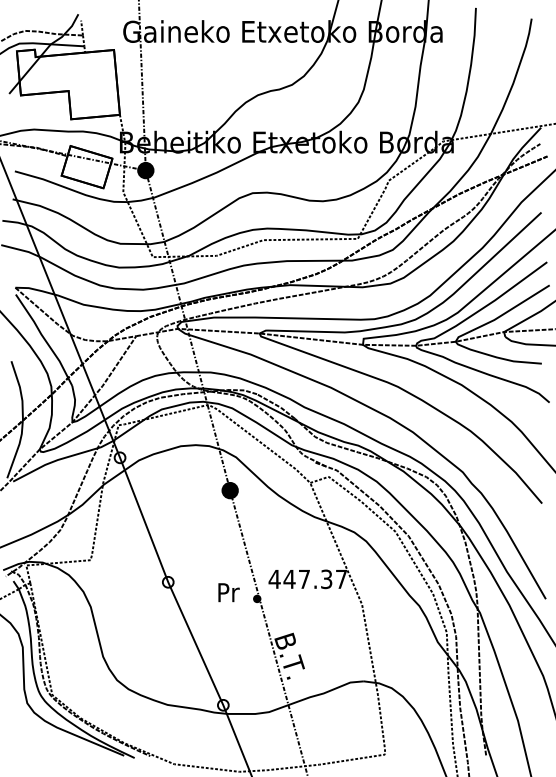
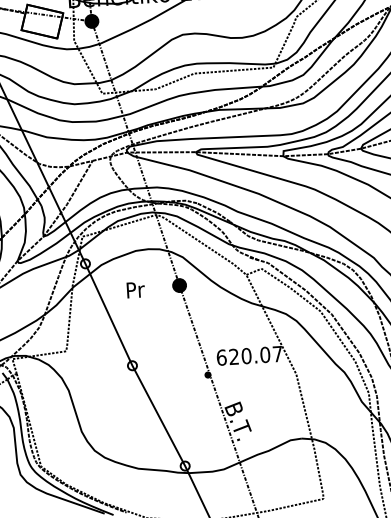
text: (300, 579) -> (243, 356), 447.37 -> 620.07
text: (228, 592) -> (135, 289), moved

